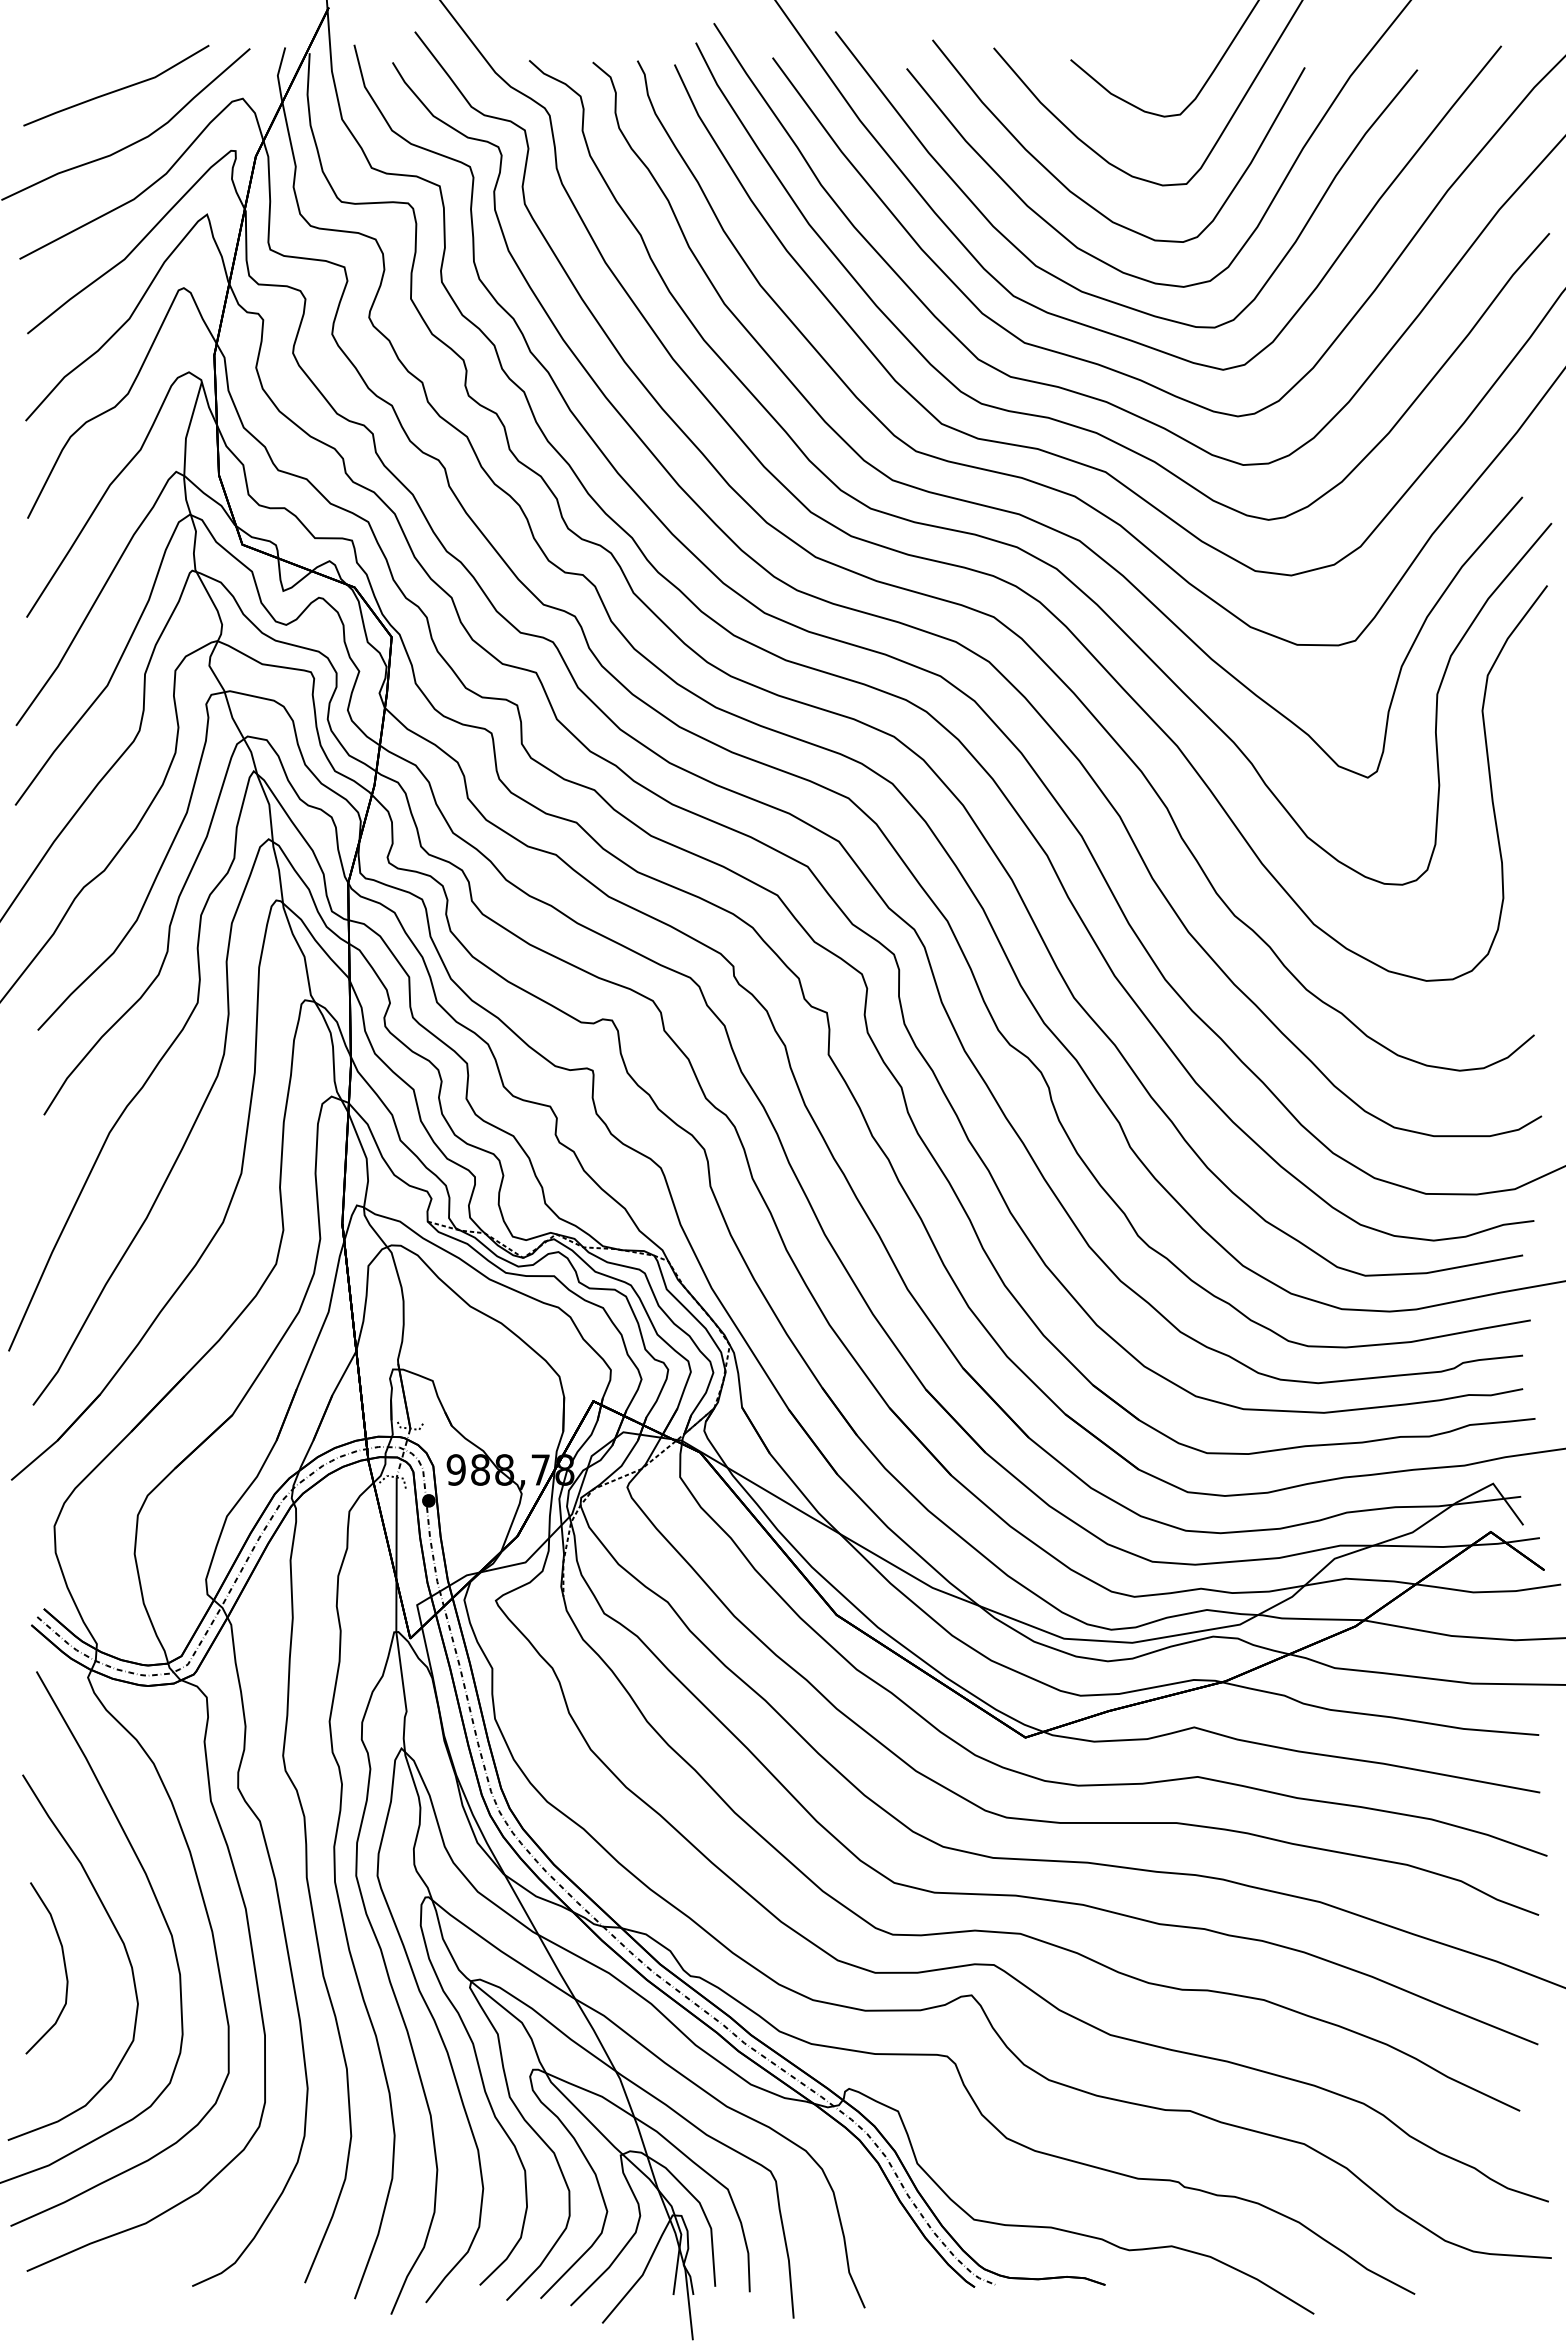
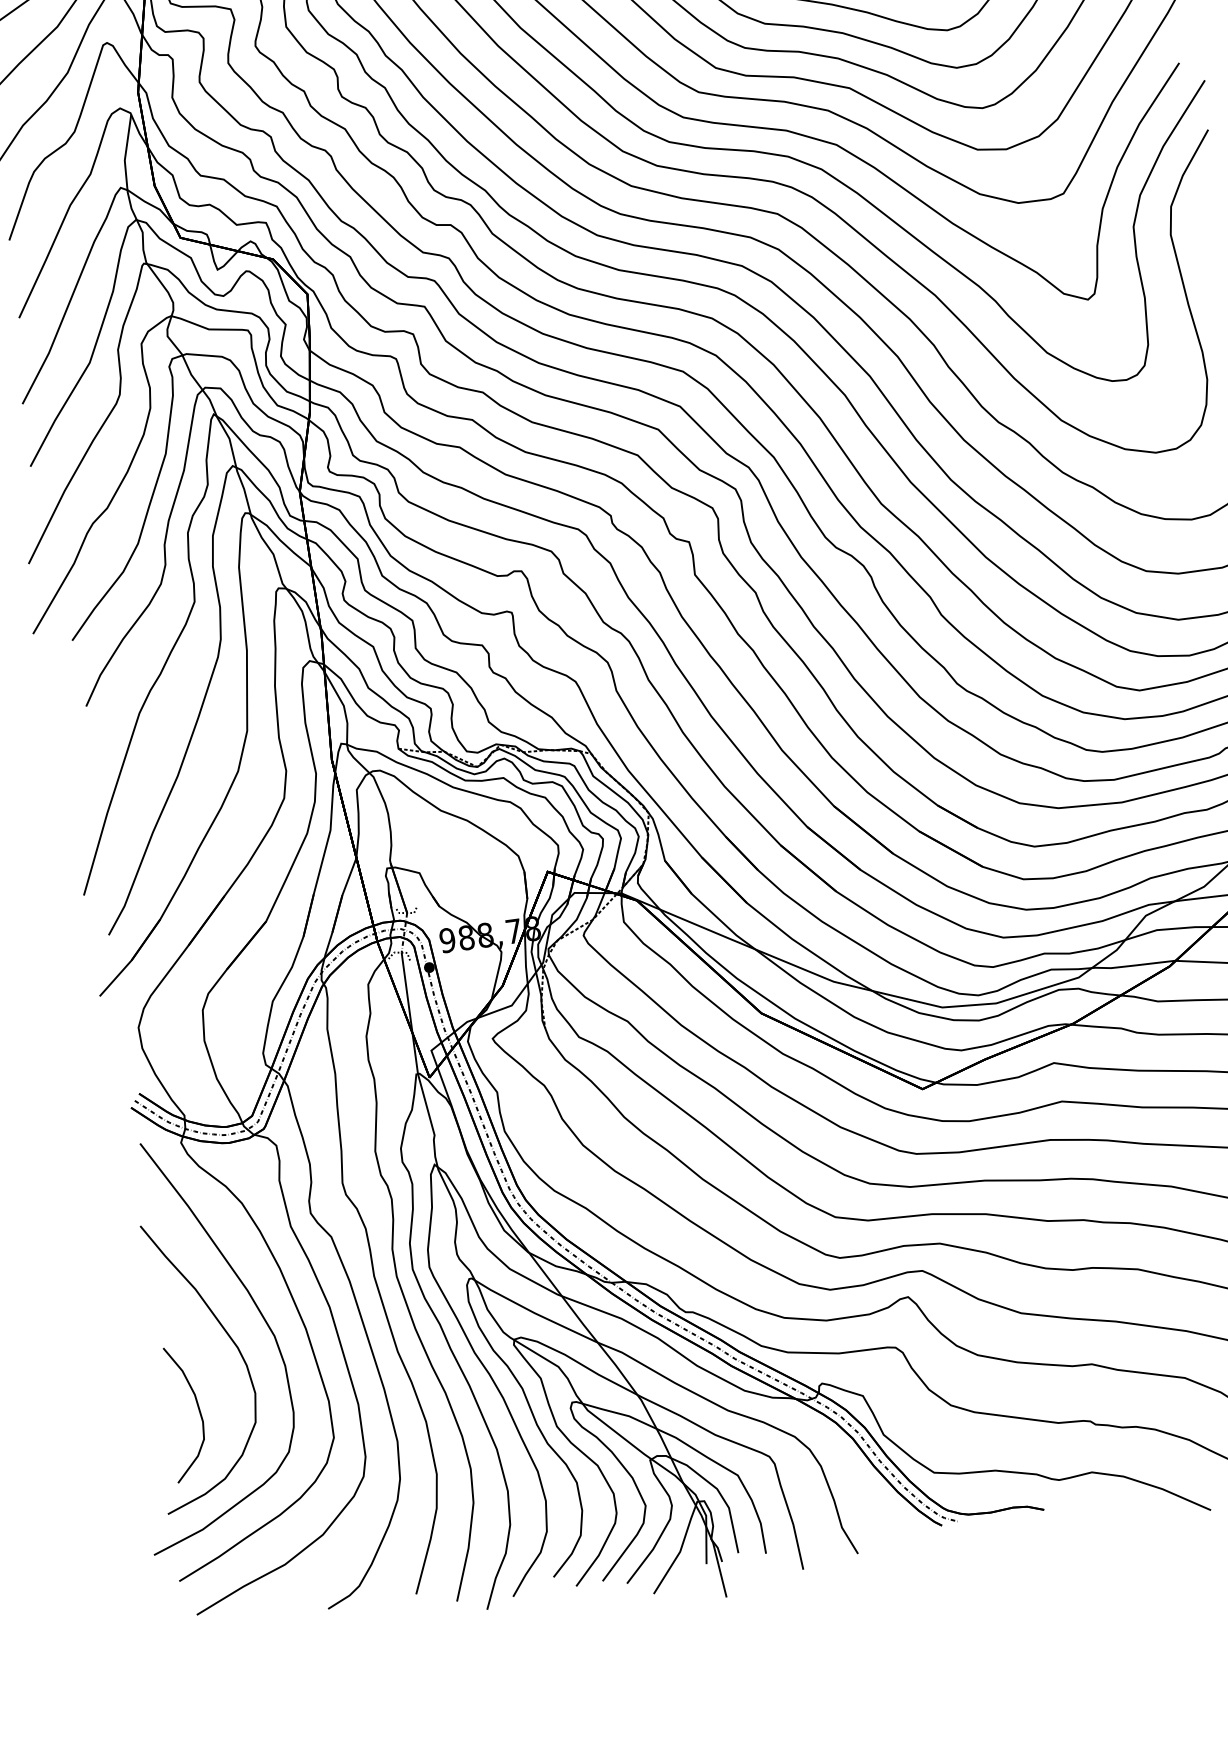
curve: (63, 1963) -> (197, 1408), moved

